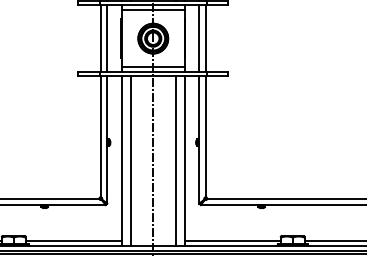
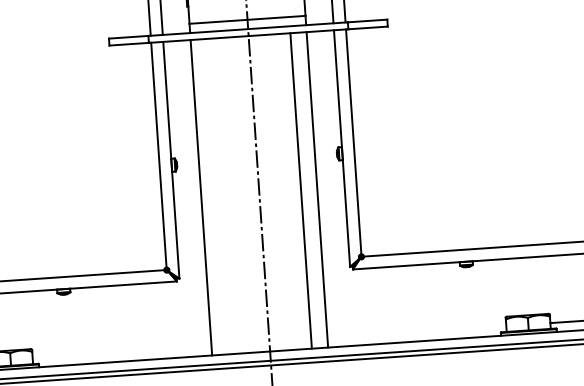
line: (130, 161) -> (217, 197), removed
line: (73, 241) -> (121, 353), removed
line: (232, 241) -> (416, 332), removed

